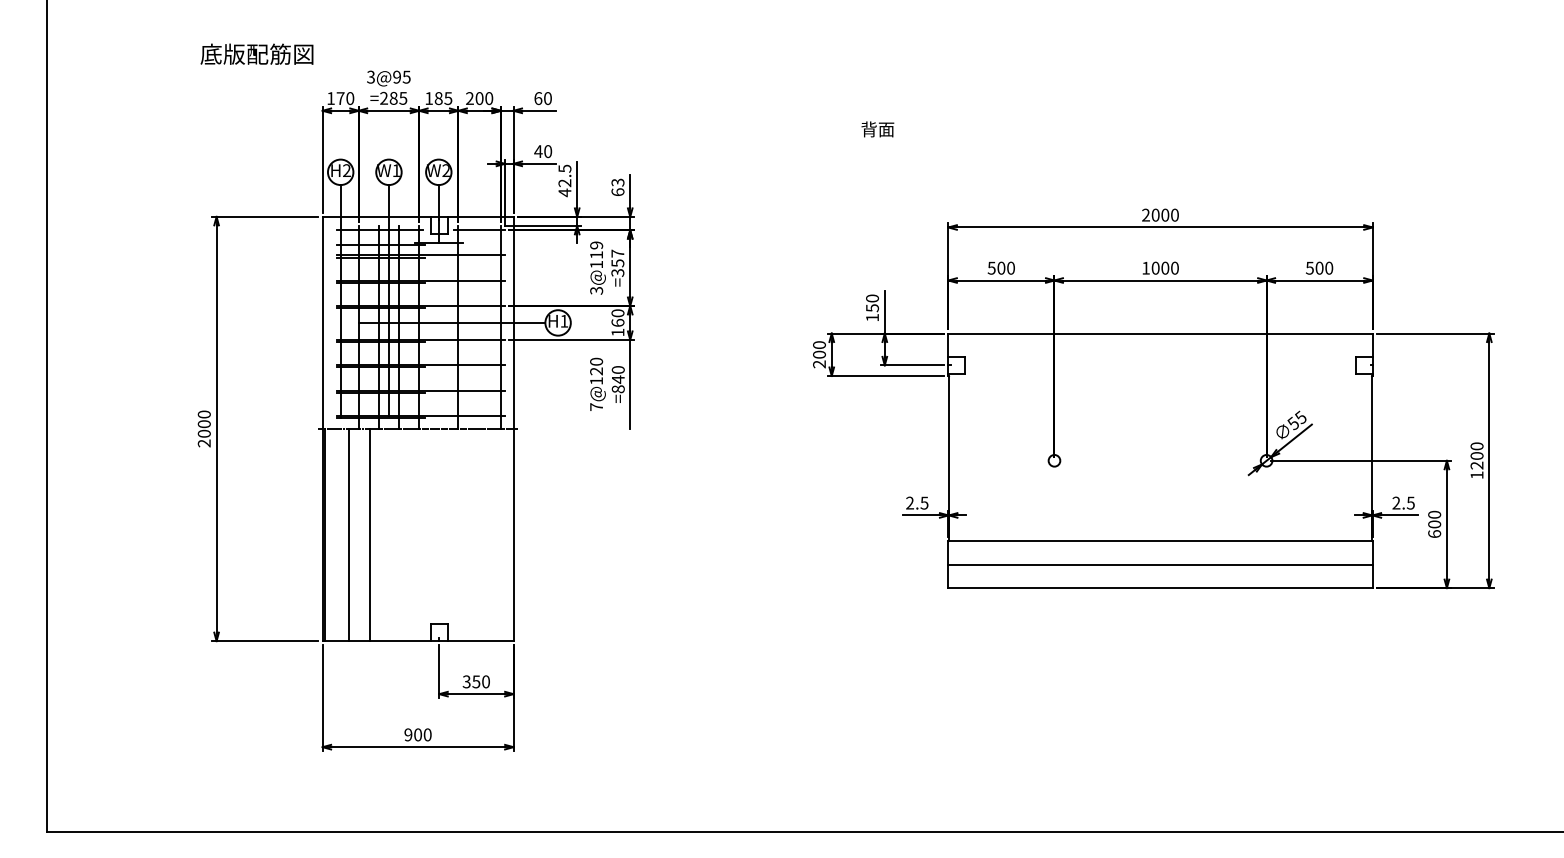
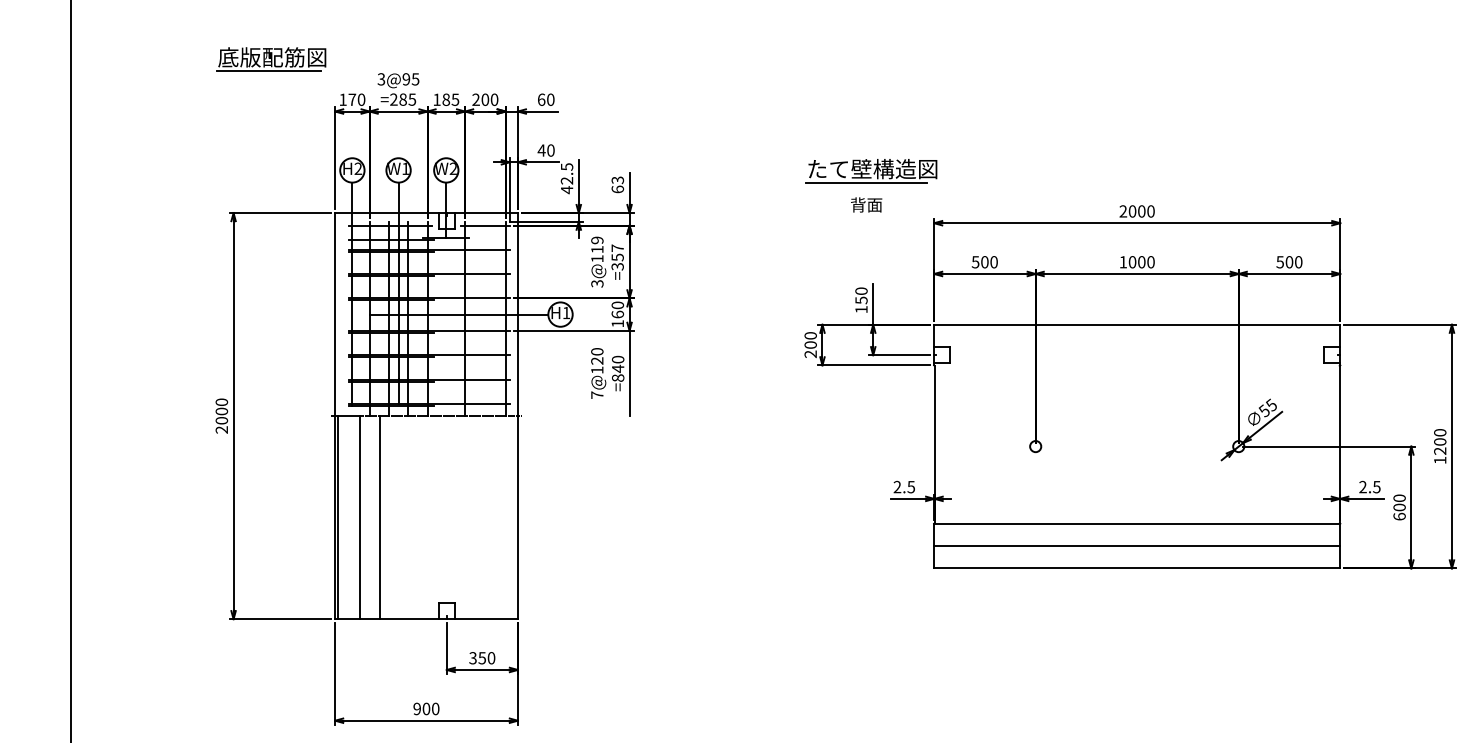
line: (253, 68) -> (268, 71), added
text: (877, 129) -> (866, 205), moved
part: (882, 172) -> (871, 170), added

